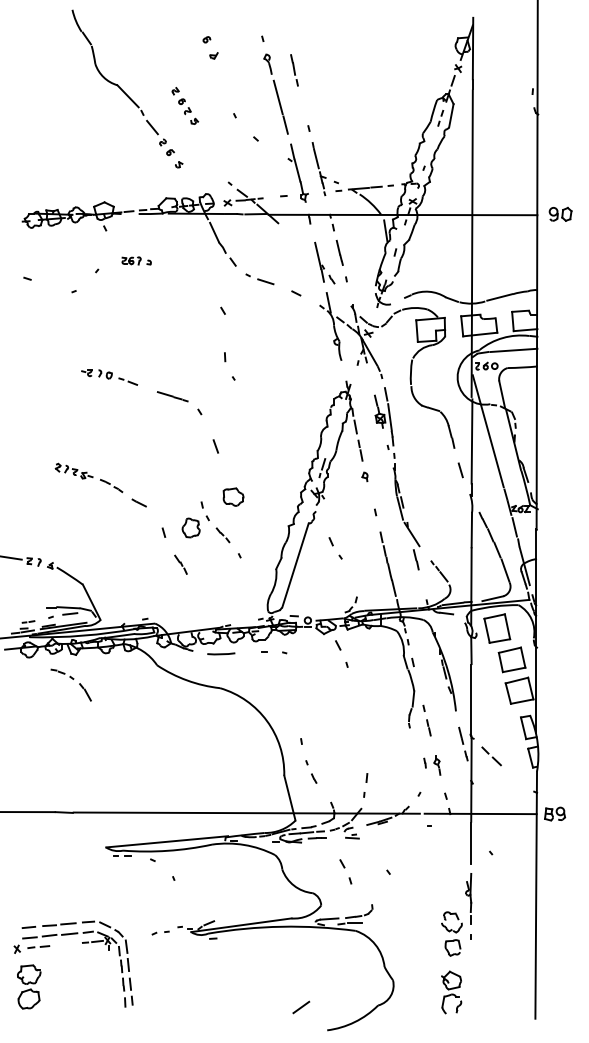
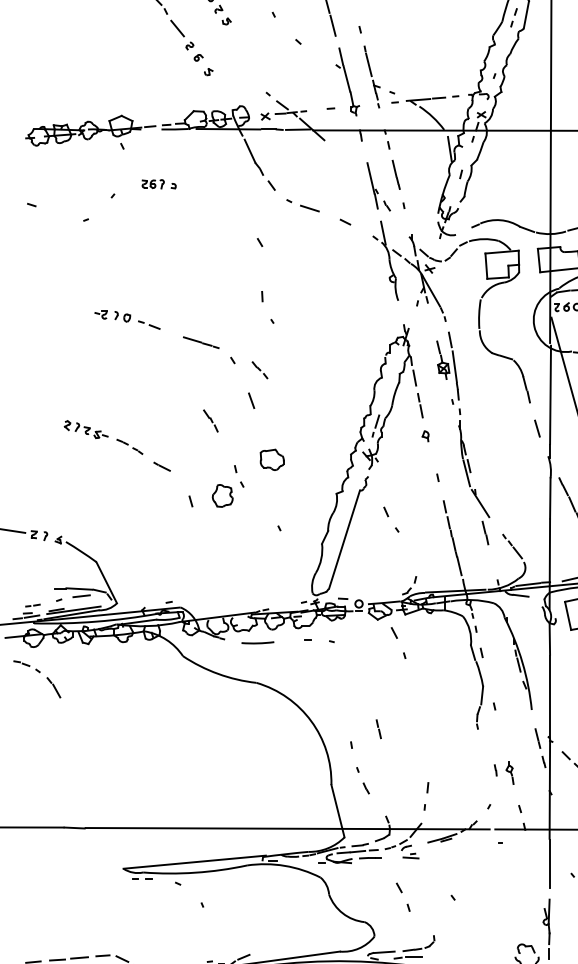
line: (222, 535) -> (259, 370), moved
part: (180, 564) -> (210, 420), moved
part: (70, 684) -> (36, 678), moved
line: (428, 727) -> (378, 728), moved

